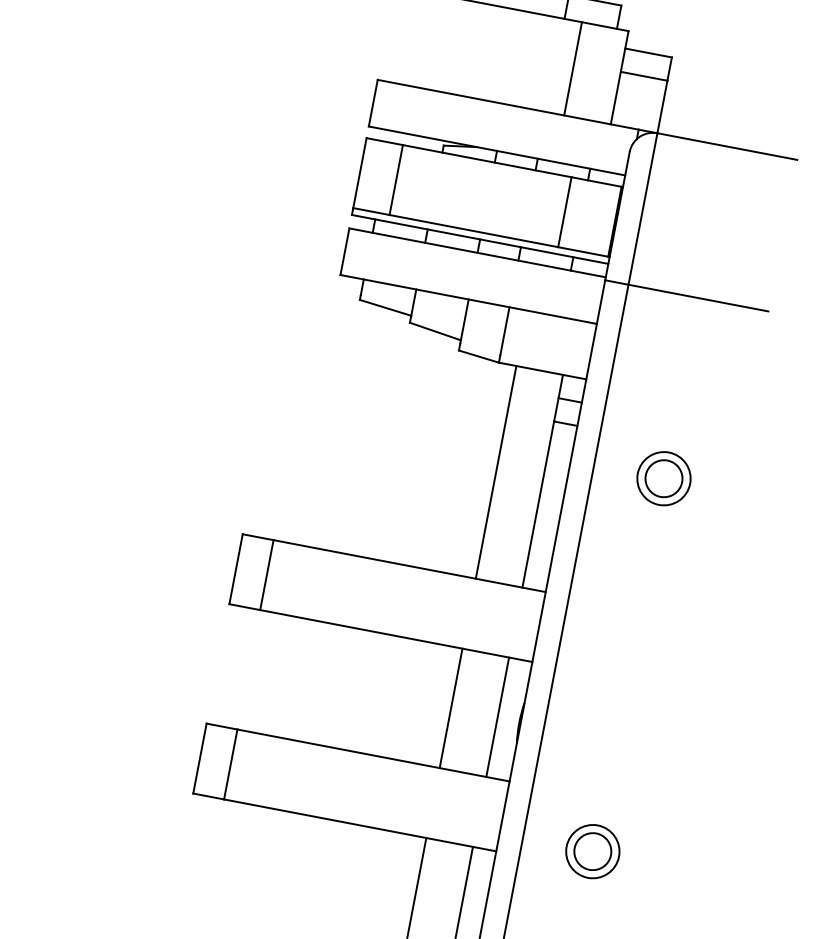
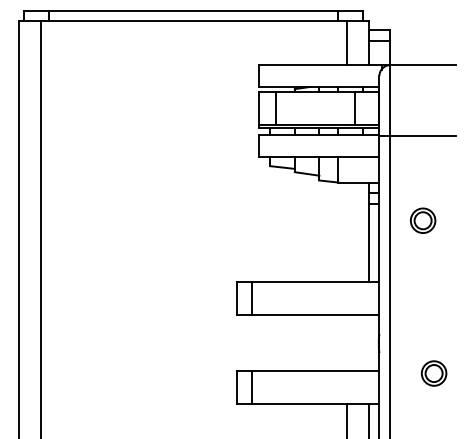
line: (495, 472) -> (346, 232), removed
line: (450, 707) -> (346, 342), removed
line: (497, 716) -> (368, 342), removed
part: (593, 851) -> (434, 373), moved

